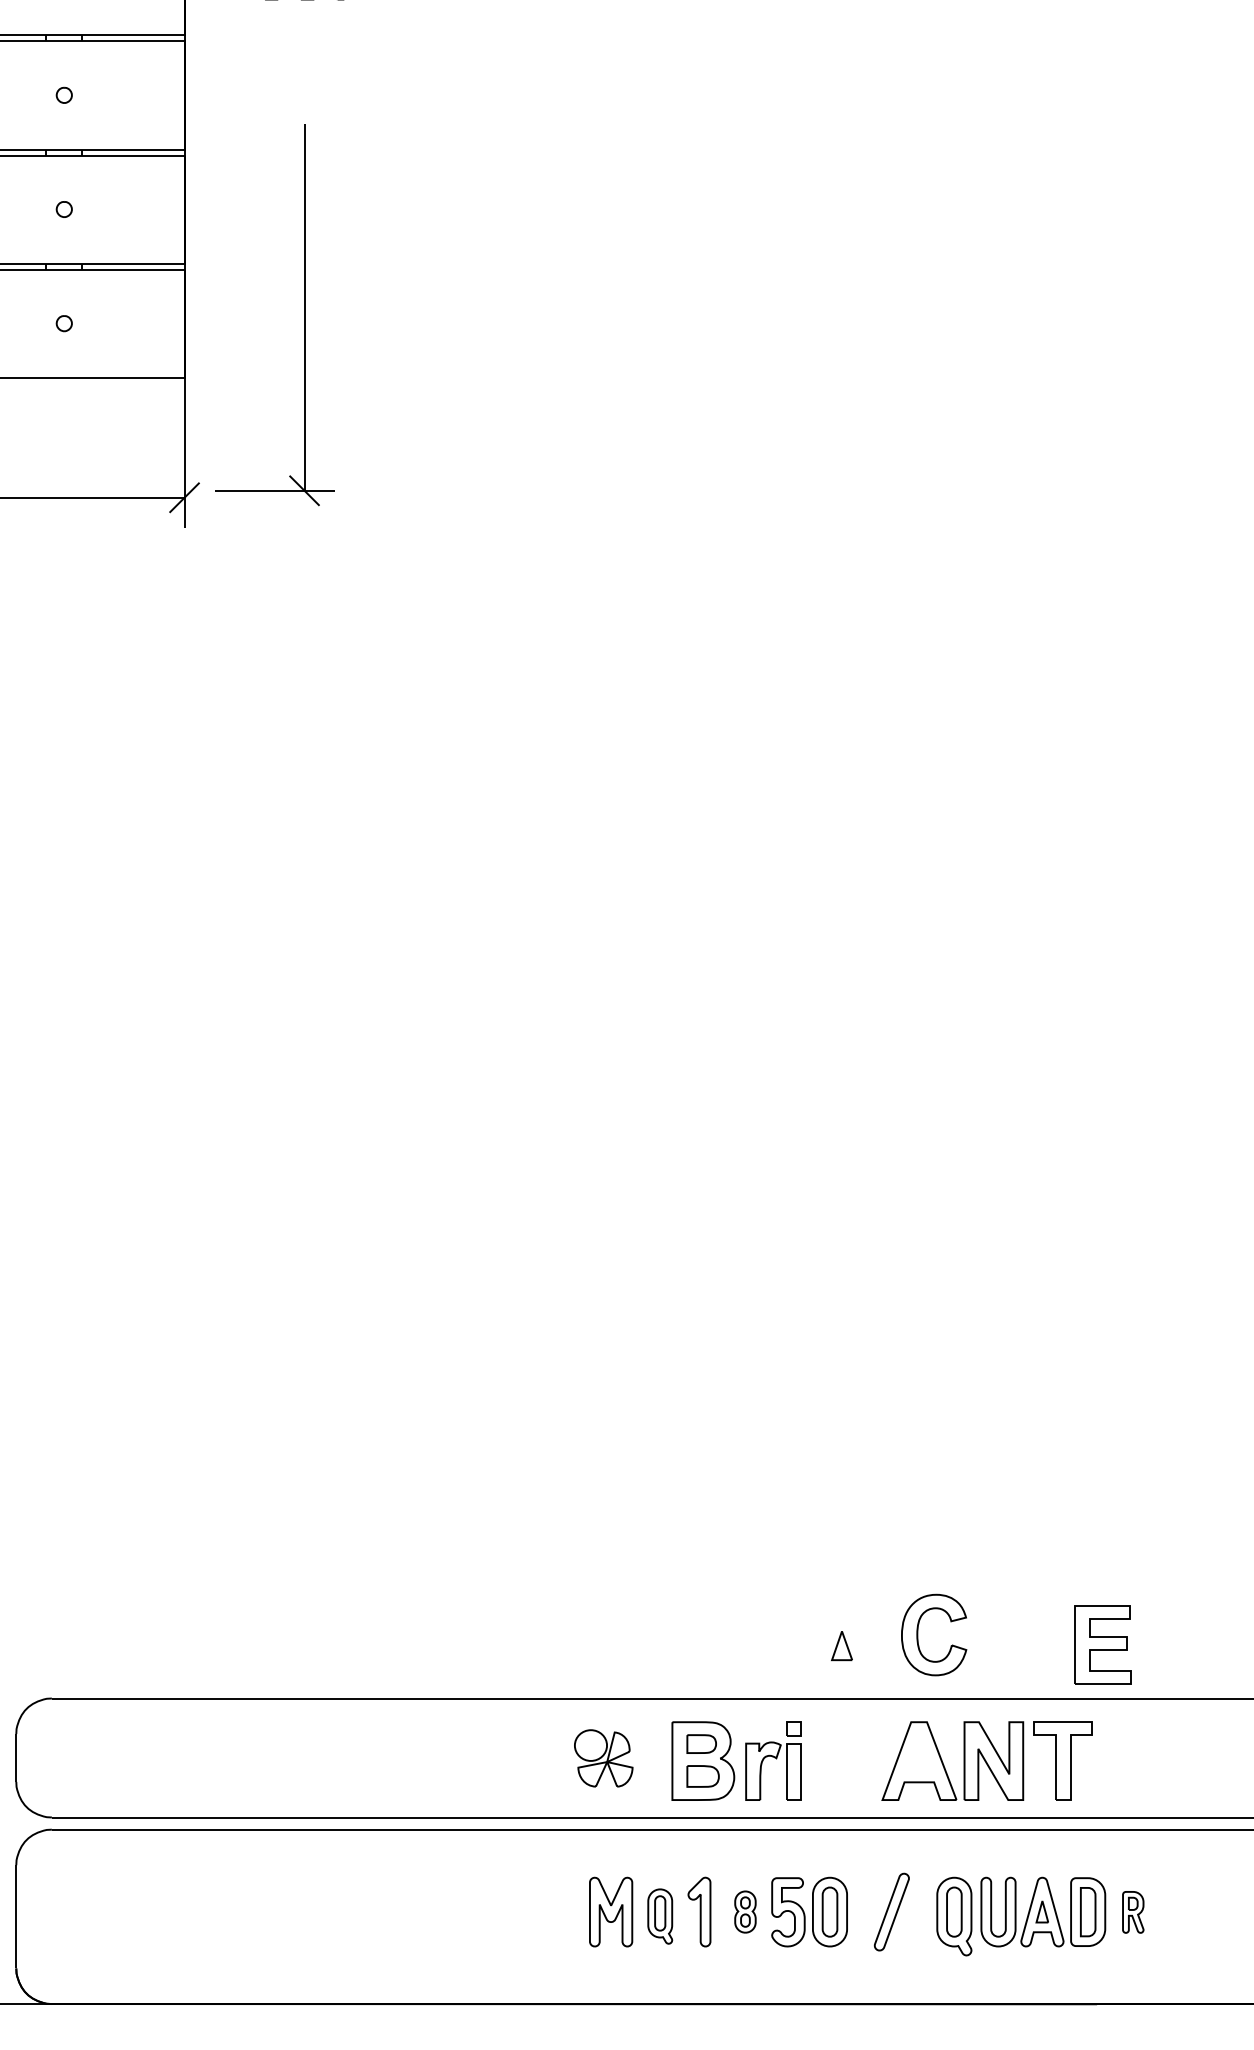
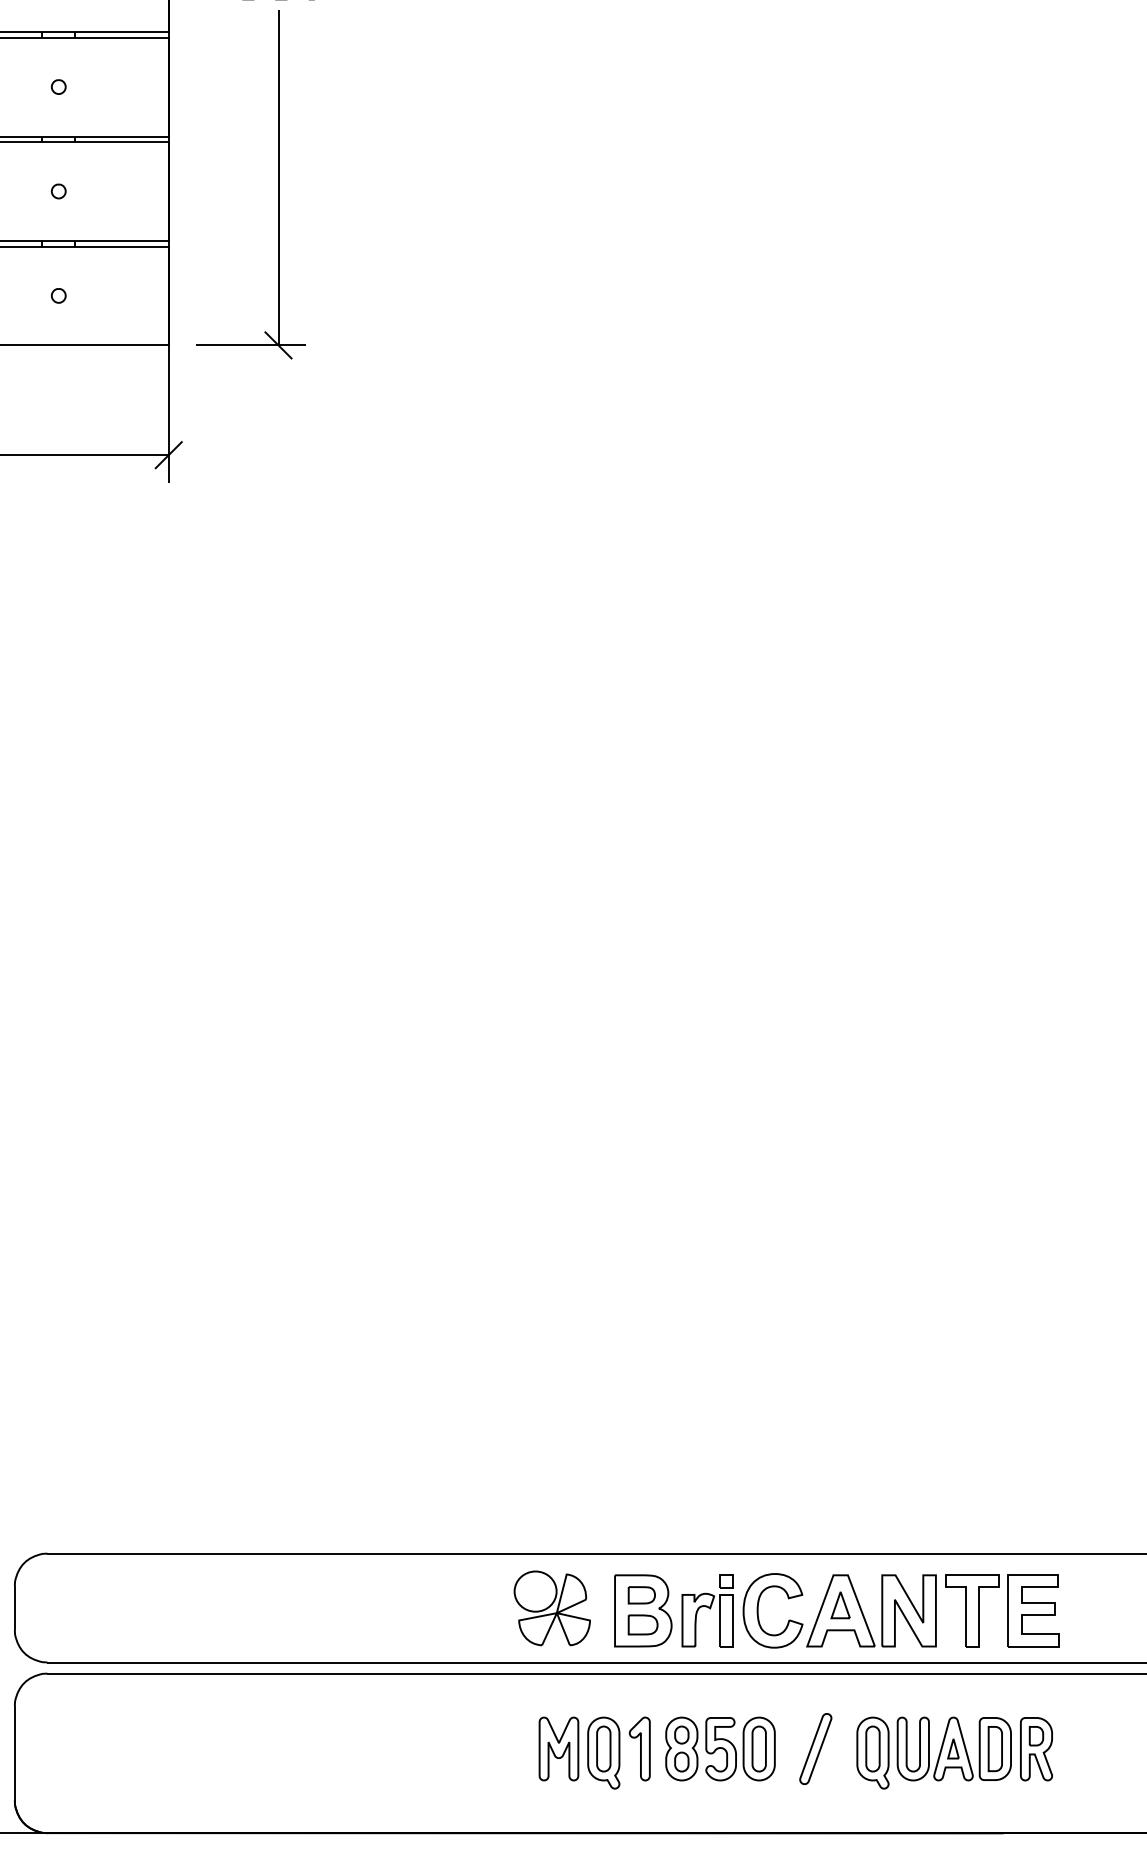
part: (304, 315) -> (278, 185), moved
part: (918, 1634) -> (758, 1610), moved
part: (1102, 1644) -> (1033, 1610), moved
part: (841, 1646) -> (840, 1605), moved
part: (603, 1758) -> (552, 1608), size x1.43
part: (745, 1911) -> (681, 1748), size x1.67
part: (1133, 1912) -> (1036, 1749), size x1.67
part: (660, 1916) -> (604, 1753), size x1.43

